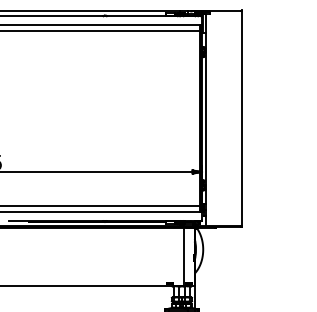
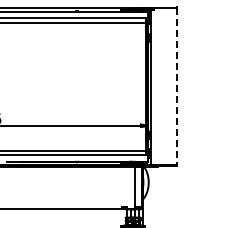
line: (241, 119) -> (176, 87), solid -> dashed

